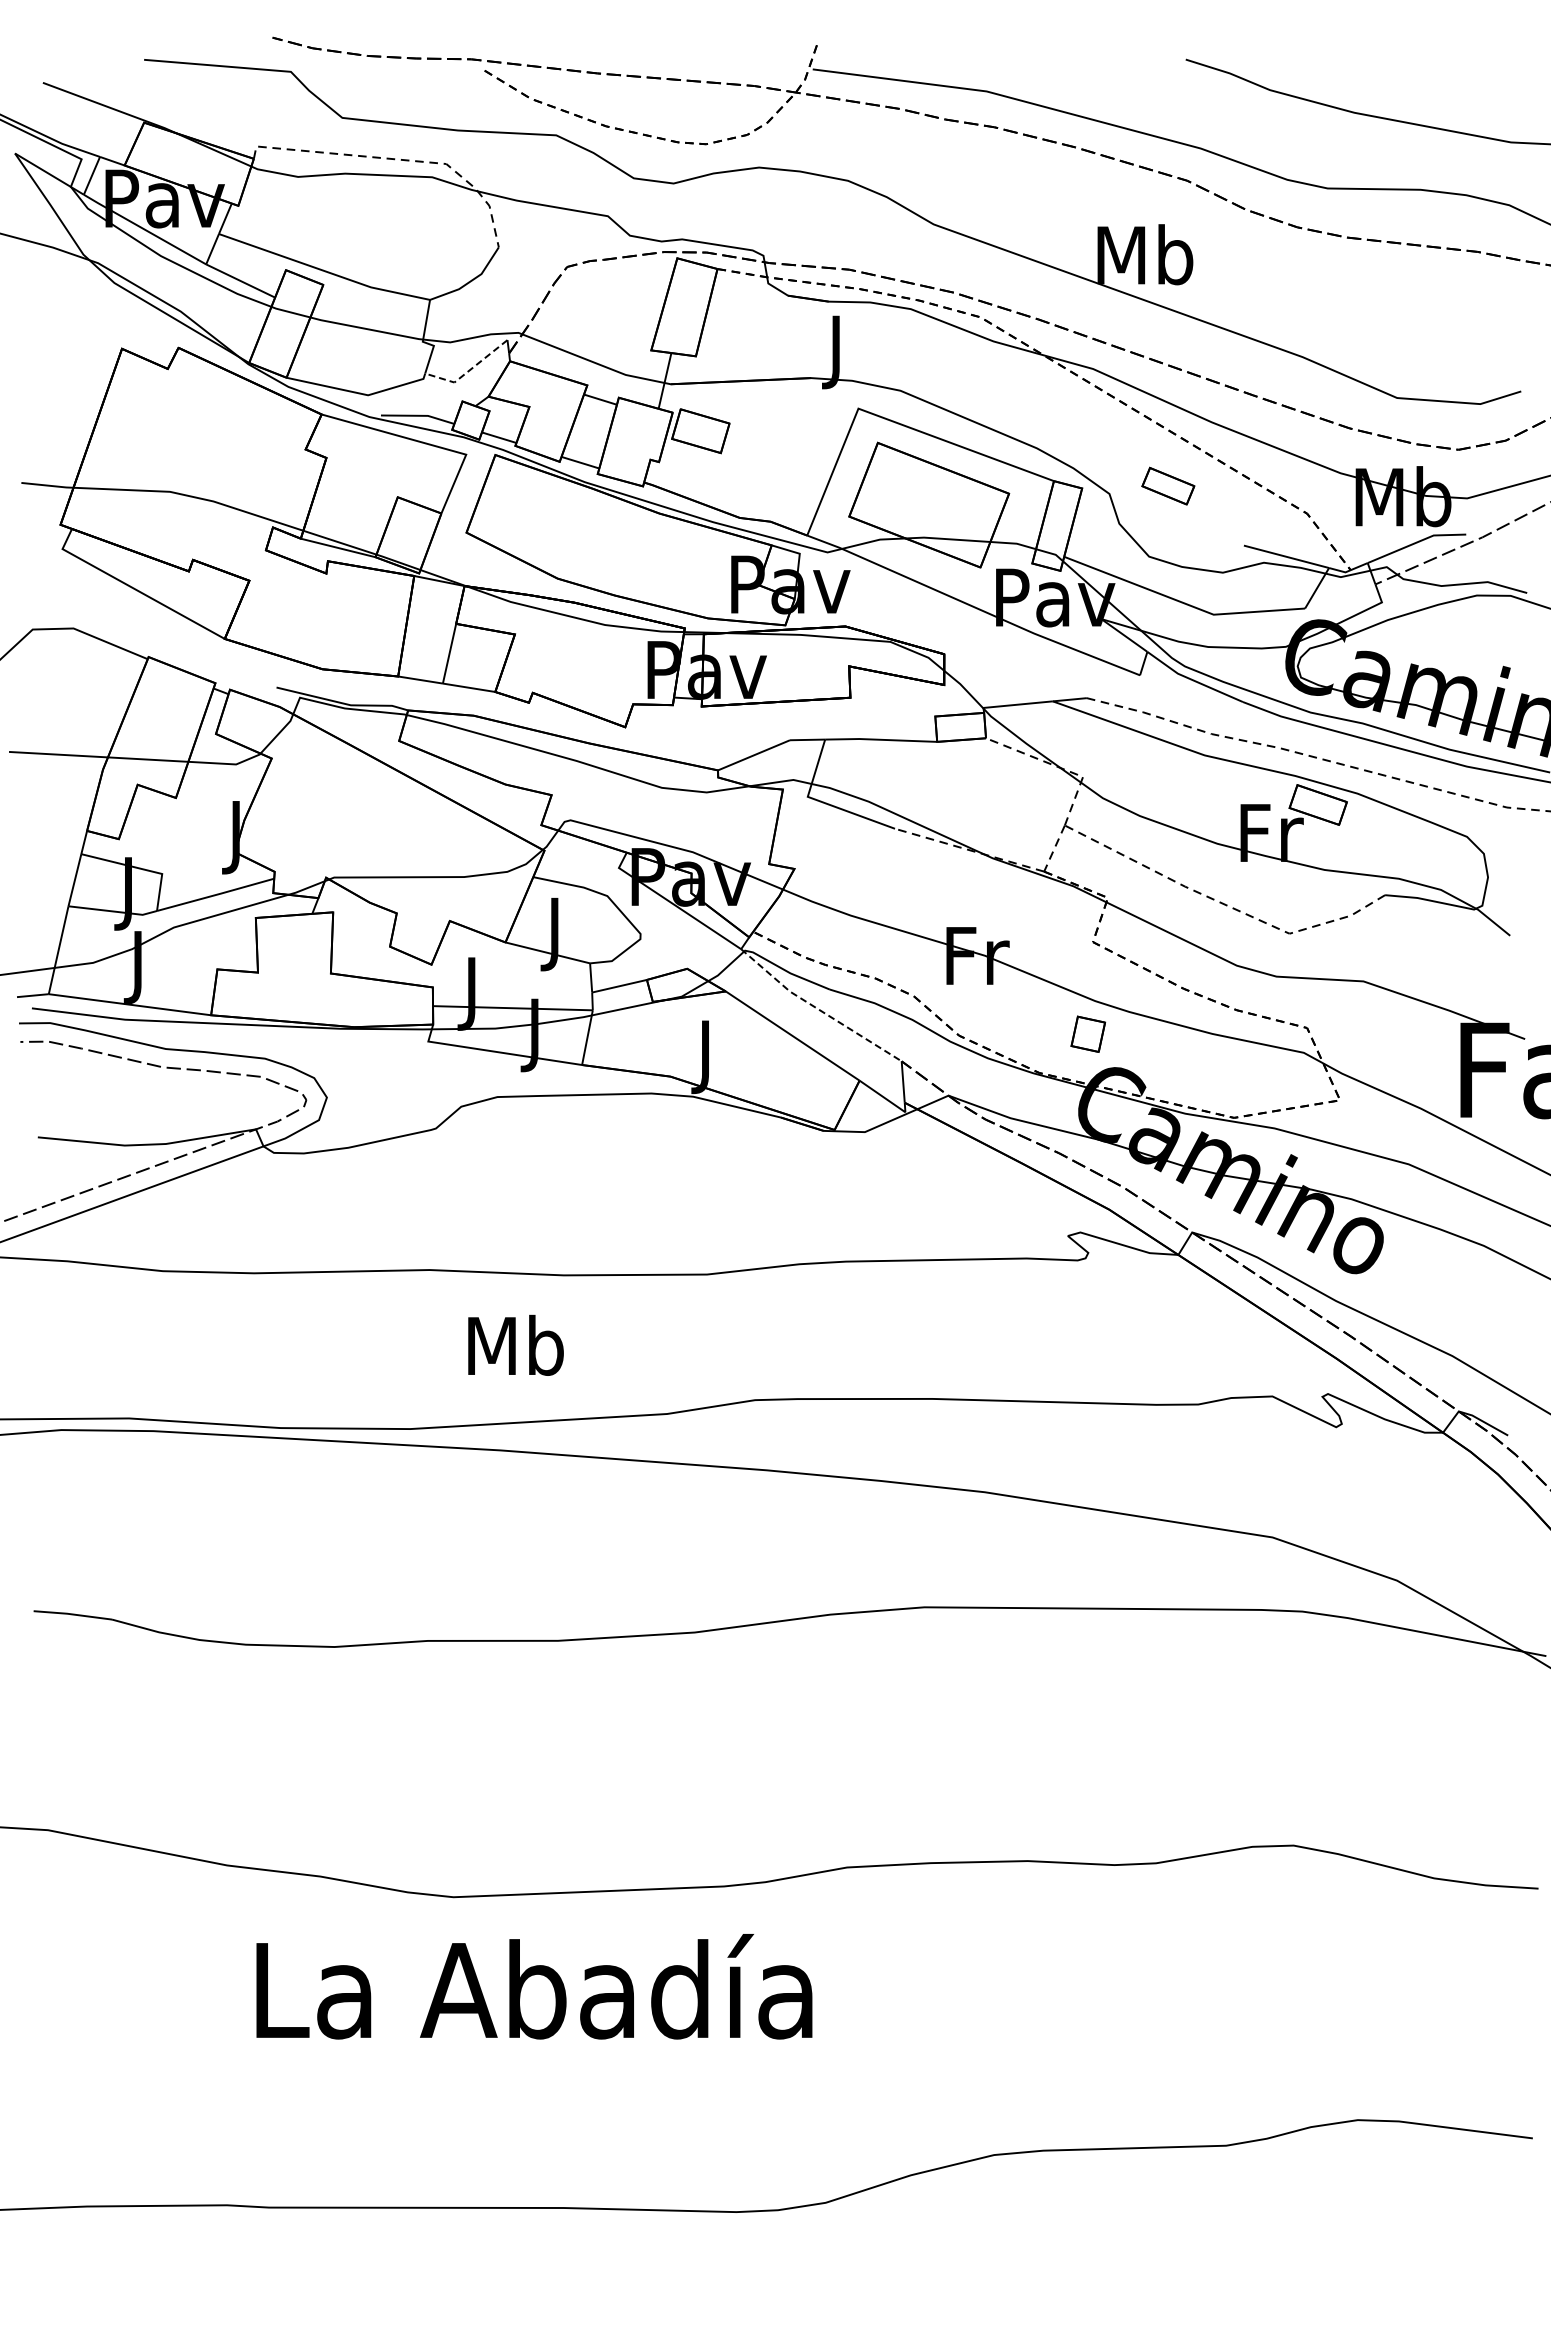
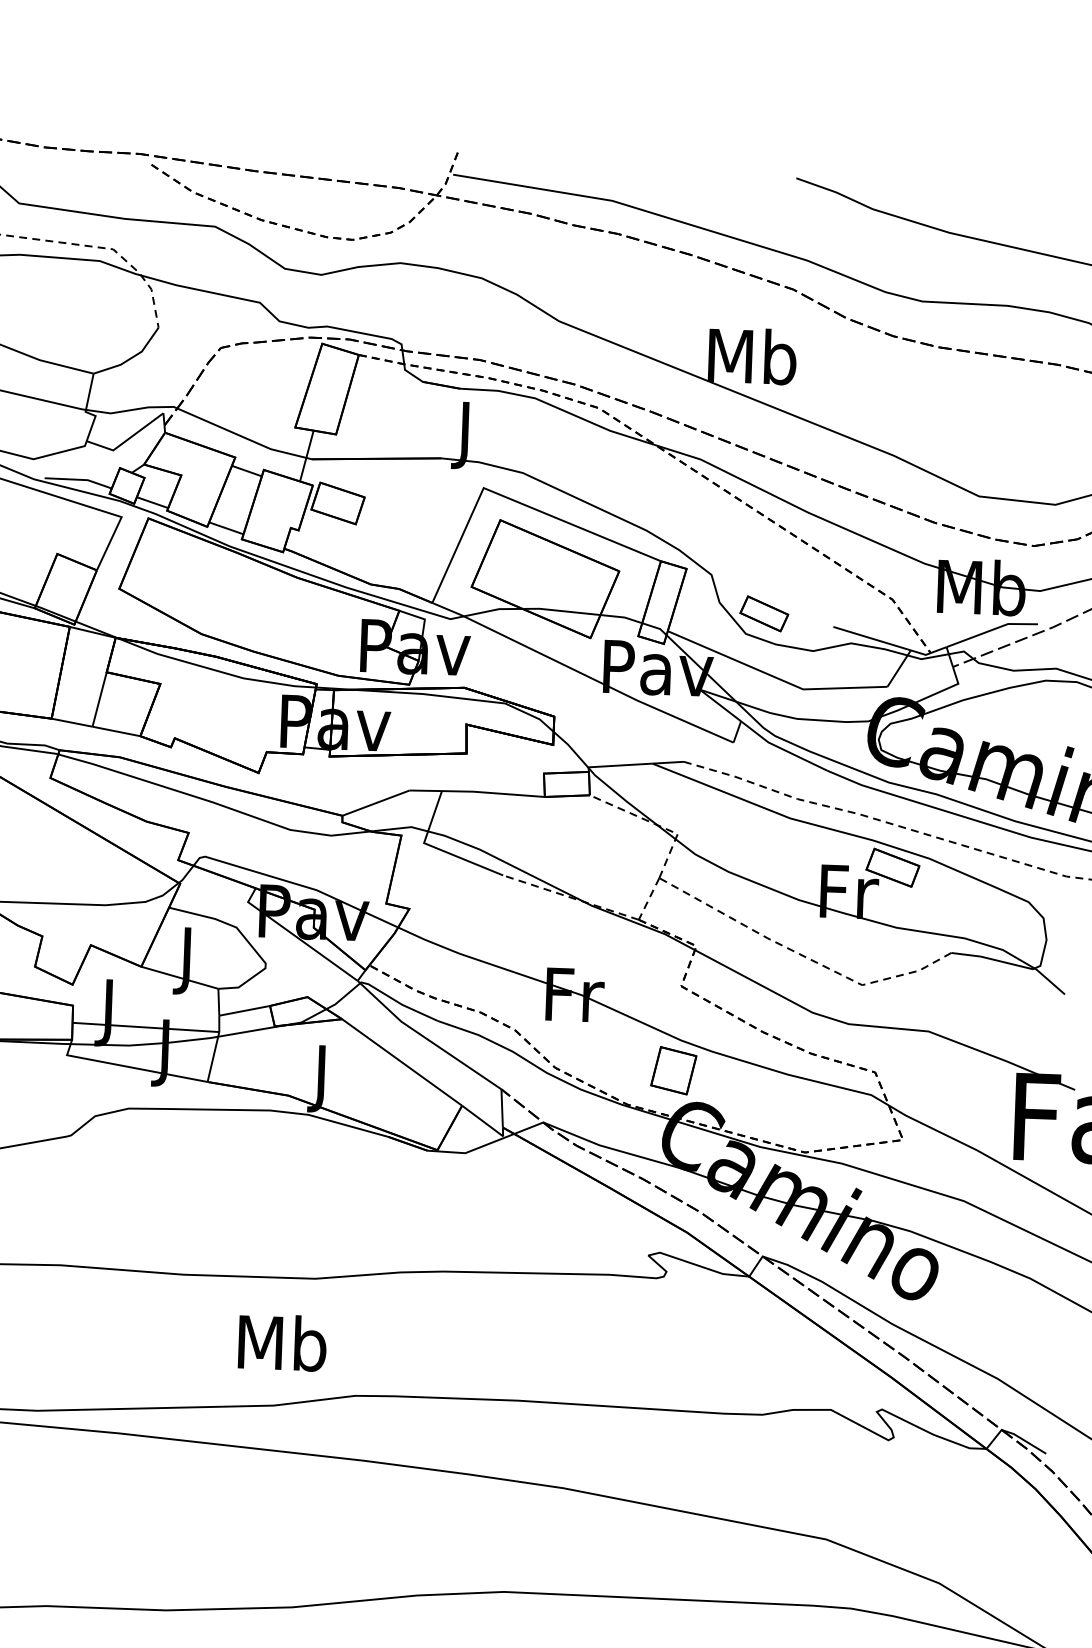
line: (468, 371) -> (126, 440), dashed -> solid
part: (1168, 485) -> (764, 613), moved
line: (818, 1009) -> (426, 1038), dashed -> solid
part: (1088, 1034) -> (674, 1071), size x1.43
text: (515, 1344) -> (282, 1341), moved

